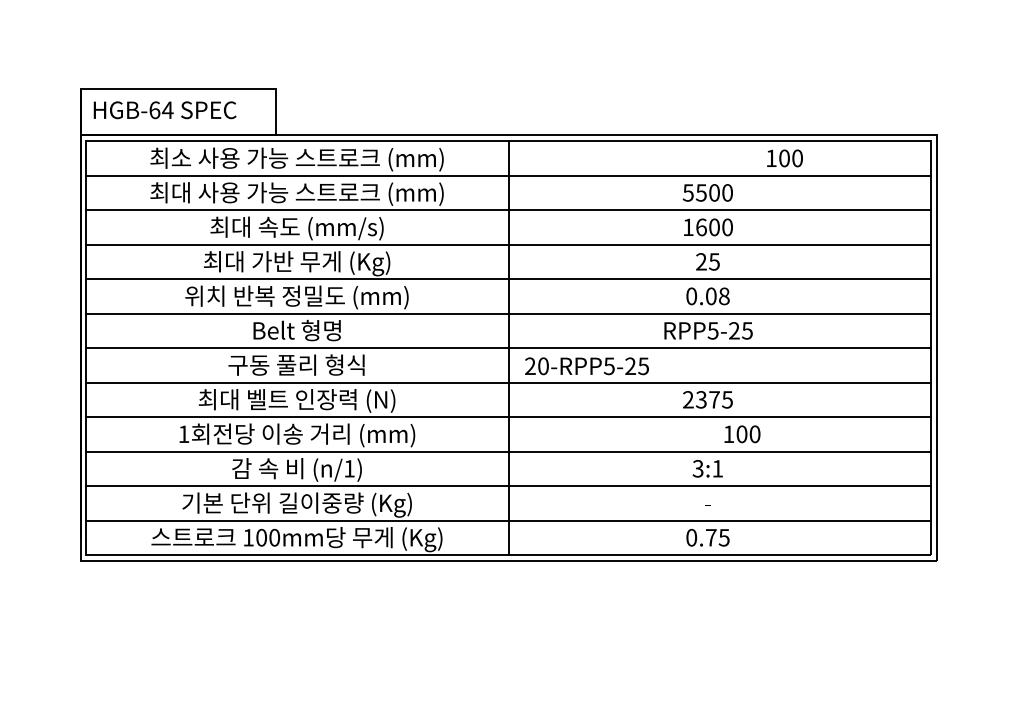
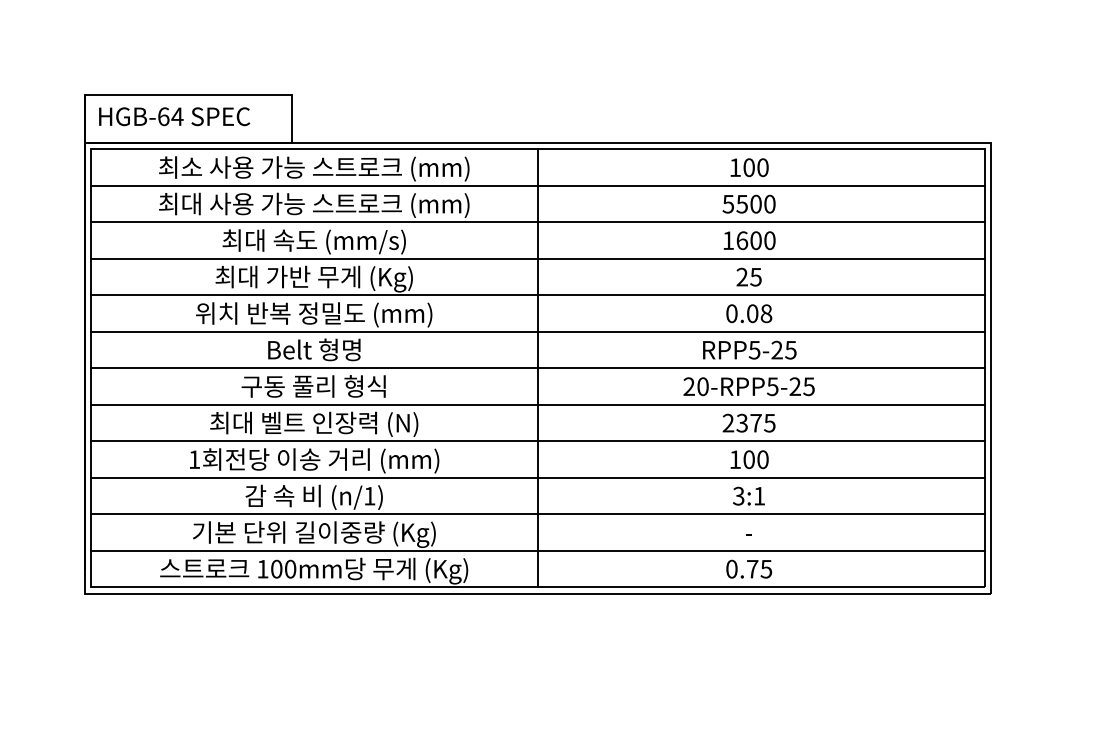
text: (784, 158) -> (749, 167), moved
text: (586, 366) -> (748, 386), moved
text: (742, 434) -> (749, 459), moved

